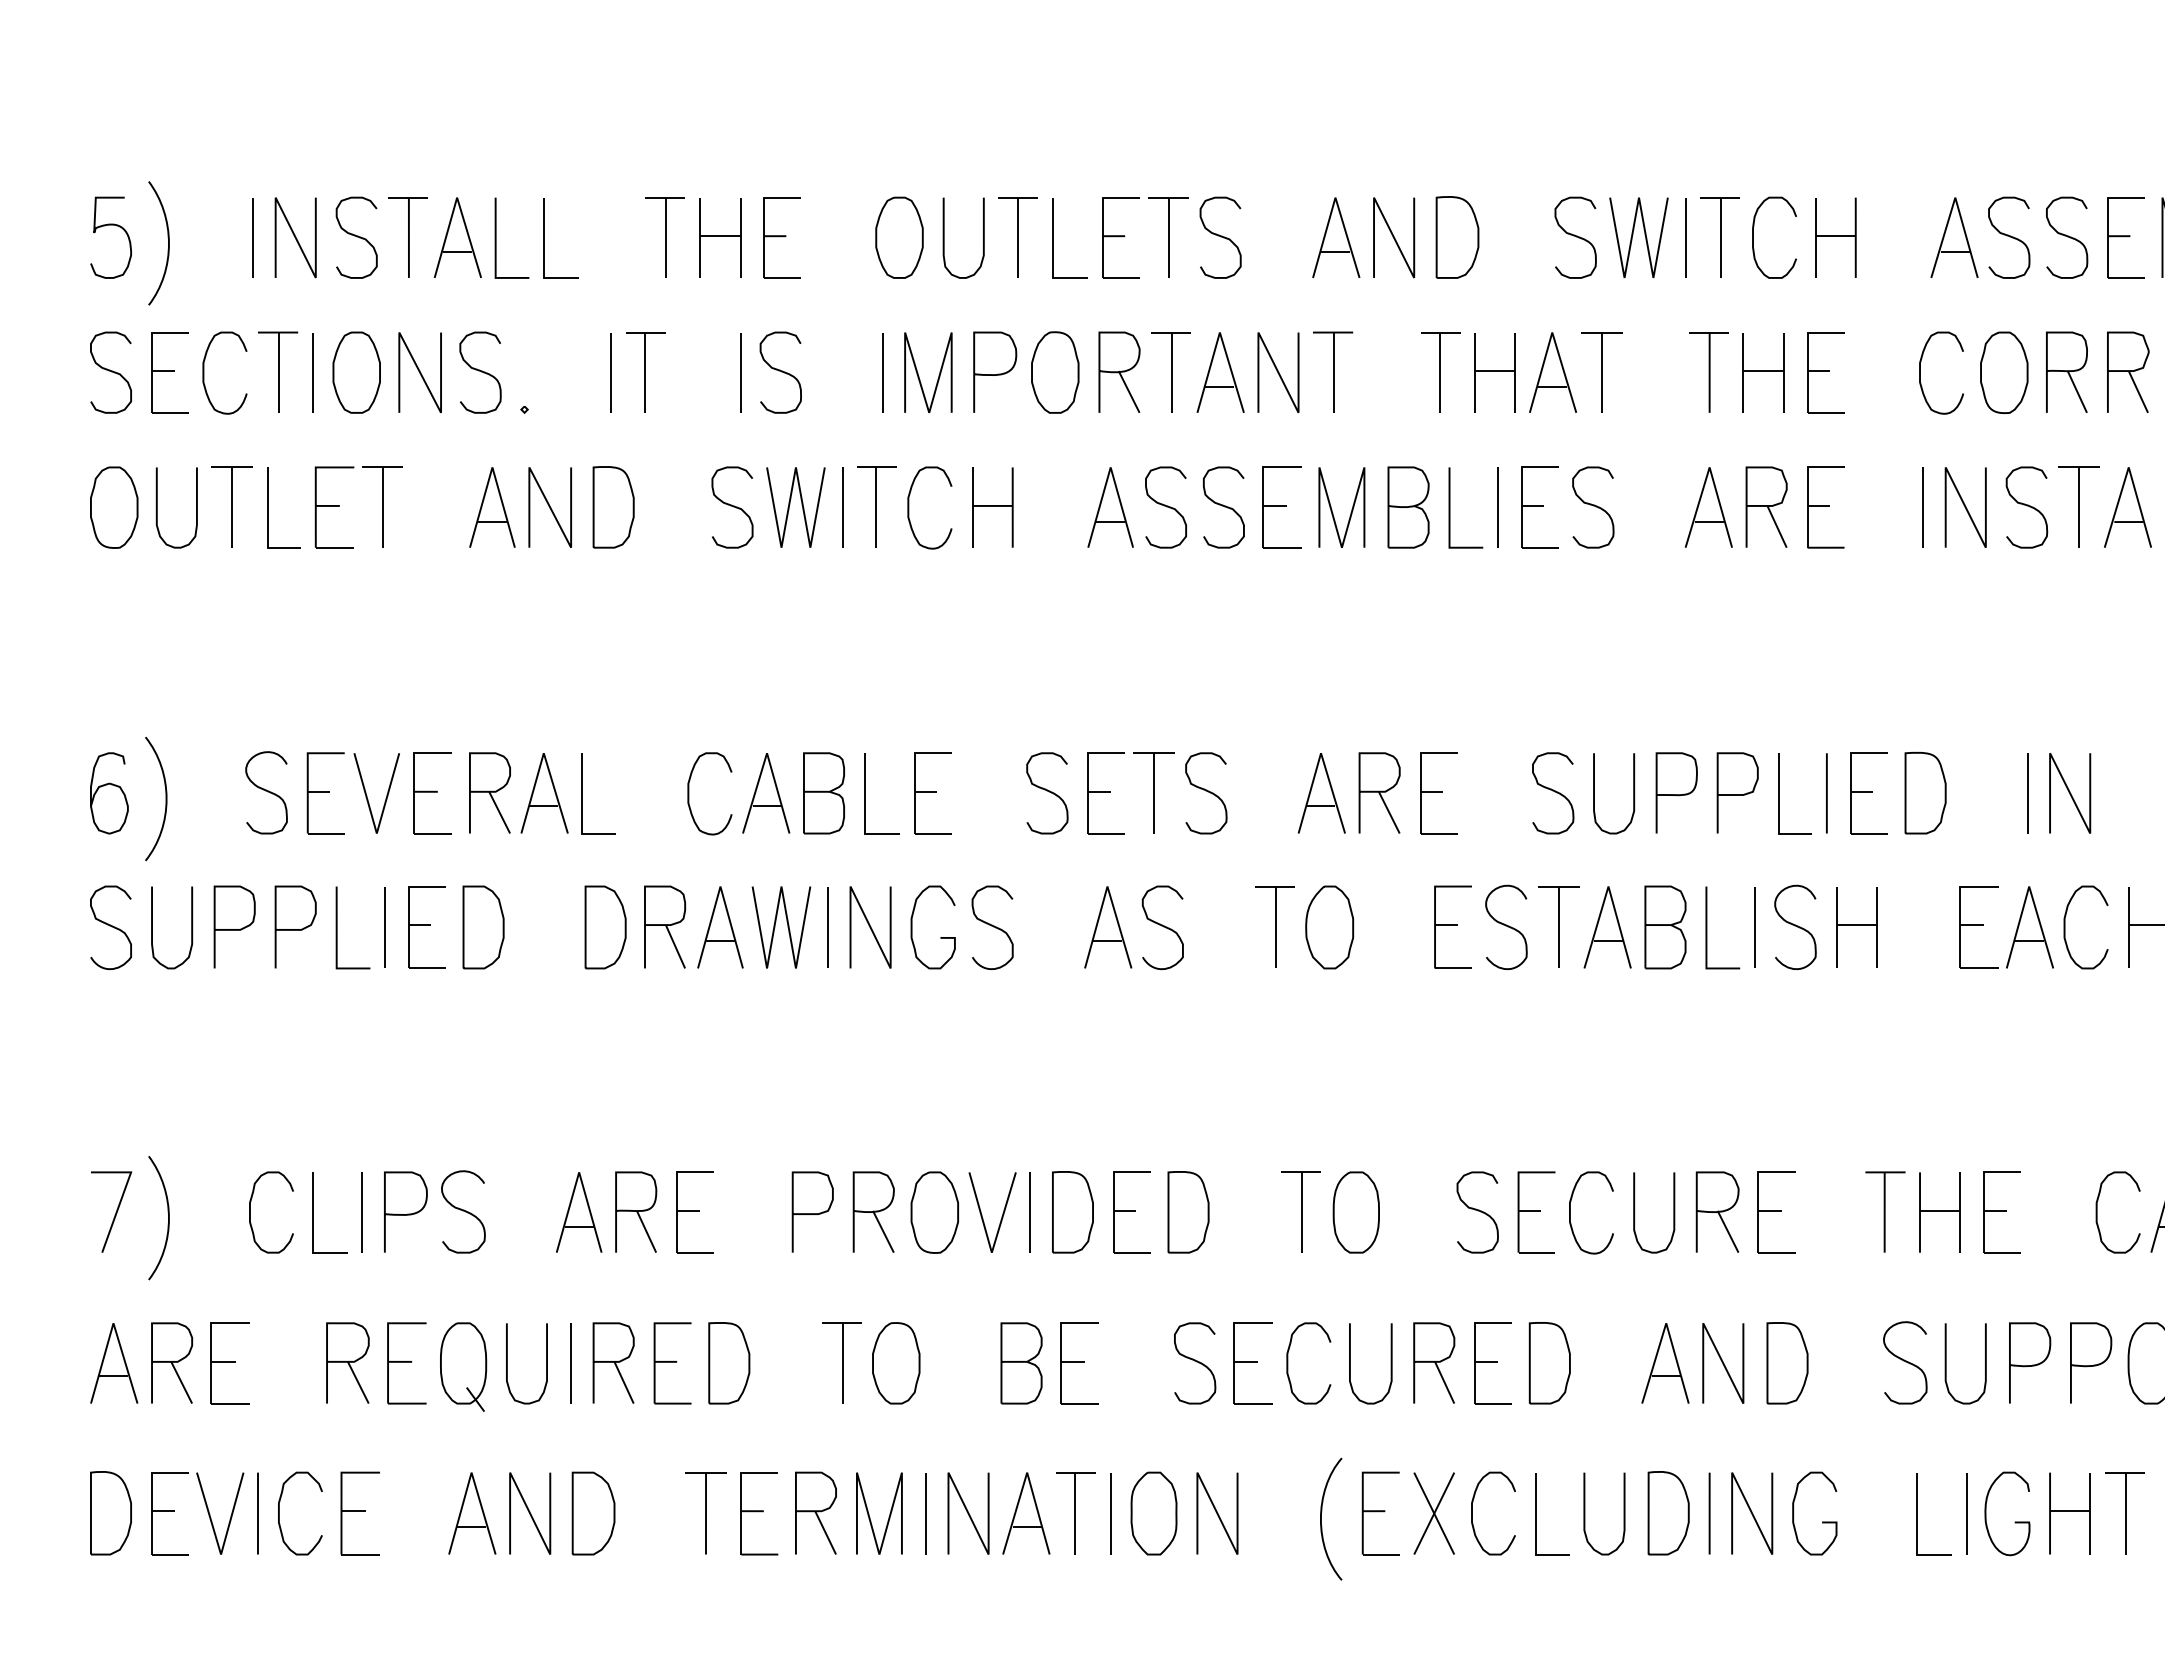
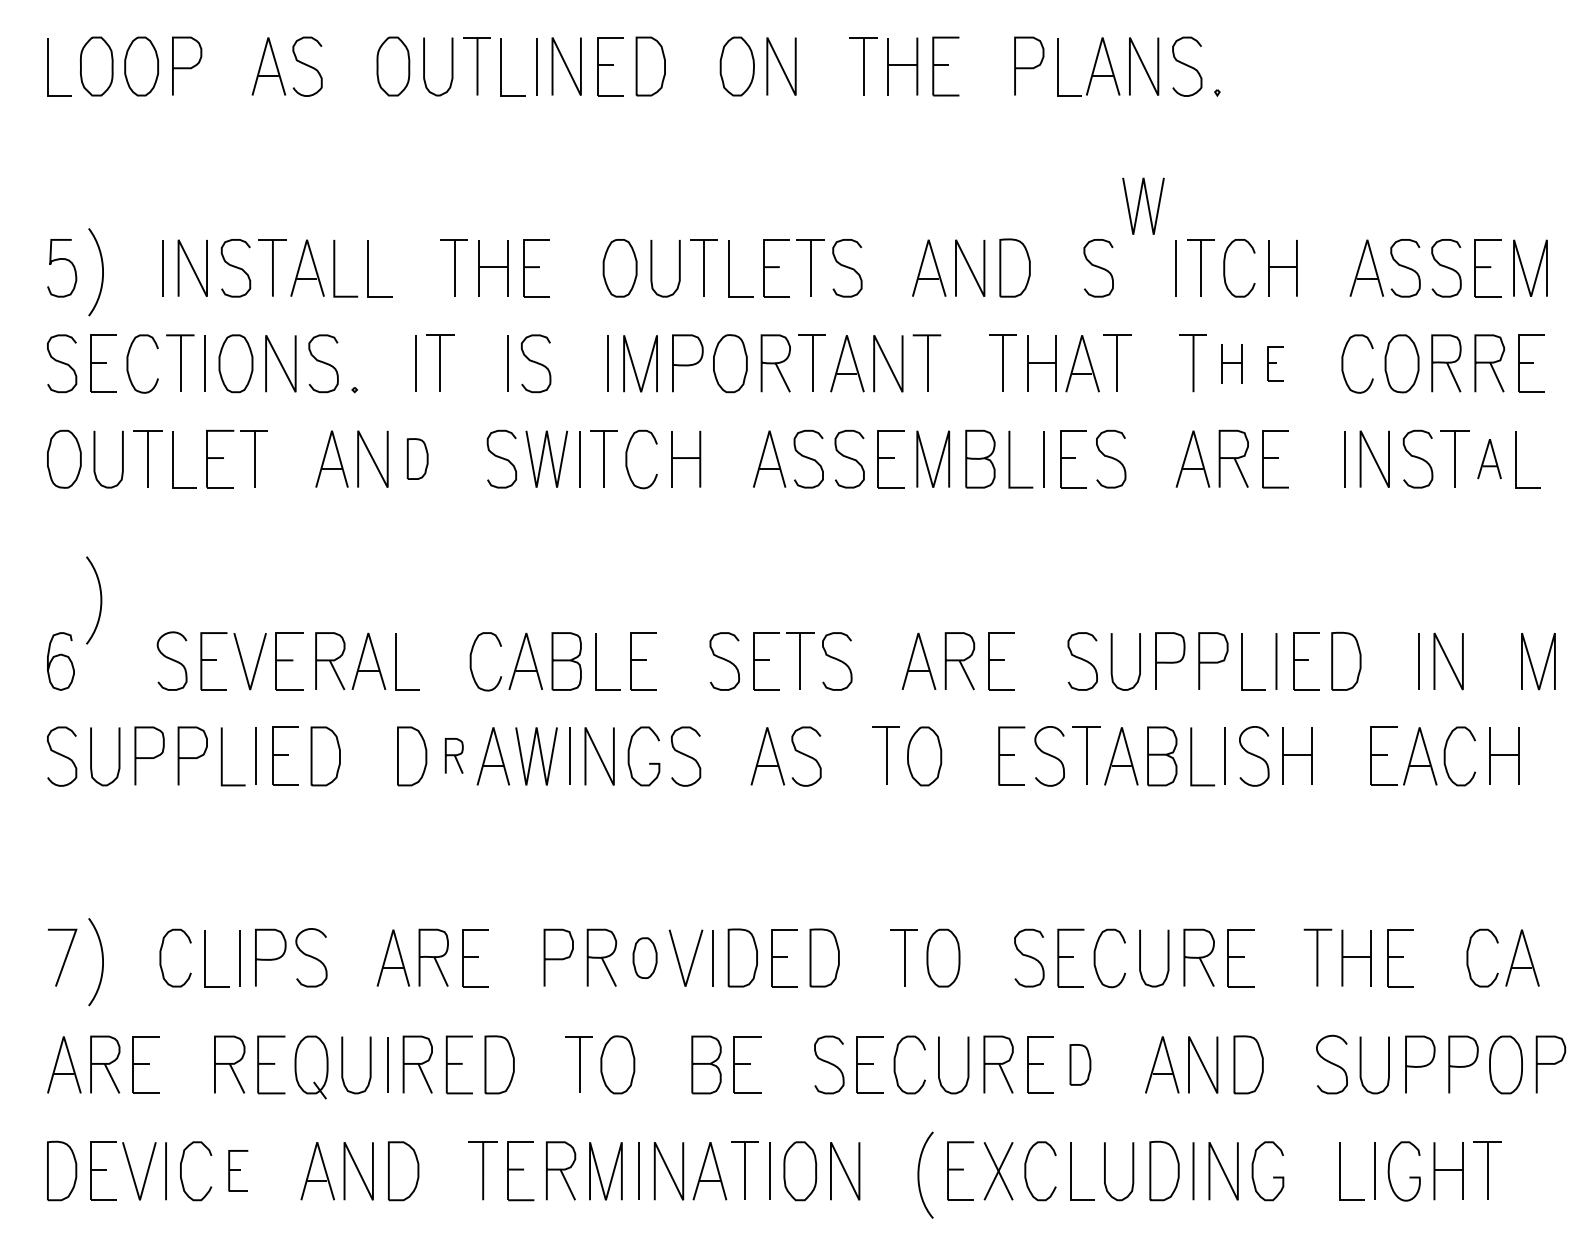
line: (1633, 236) -> (1139, 205), moved
part: (1763, 372) -> (1231, 363), size x0.7
part: (1825, 372) -> (1275, 363), size x0.6
part: (613, 506) -> (417, 458), size x0.7
part: (2127, 506) -> (1489, 458), size x0.7
curve: (165, 799) -> (100, 600), moved
part: (665, 926) -> (454, 755), size x0.6
part: (933, 1211) -> (644, 957), size x0.7
part: (1549, 1362) -> (1080, 1064), size x0.7
part: (360, 1512) -> (238, 1170), size x0.7

